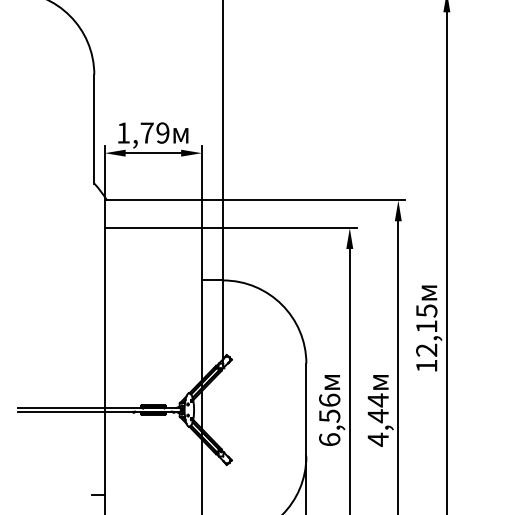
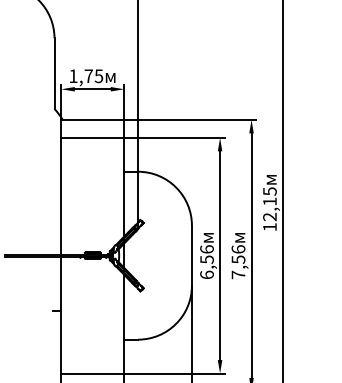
text: (162, 131) -> (98, 75), 1,79 -> 1,75
text: (378, 420) -> (238, 262), 4,44 -> 7,56

